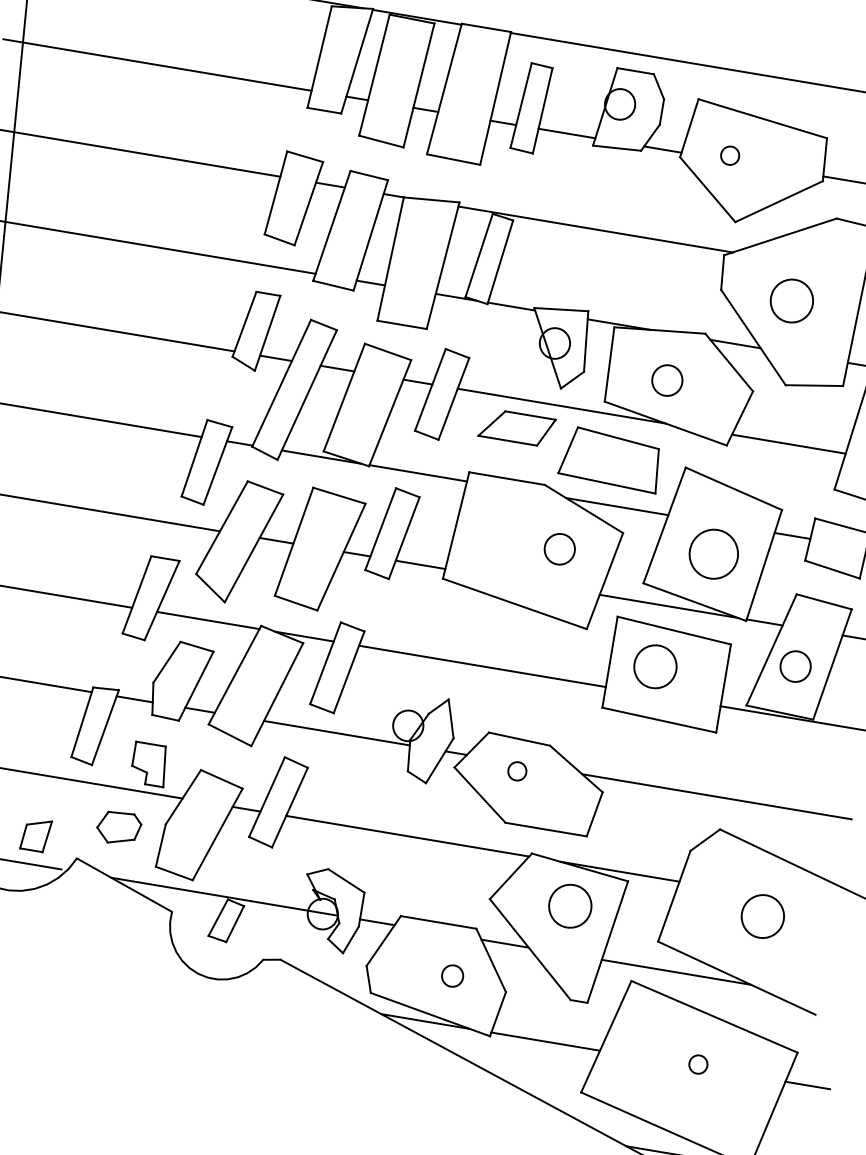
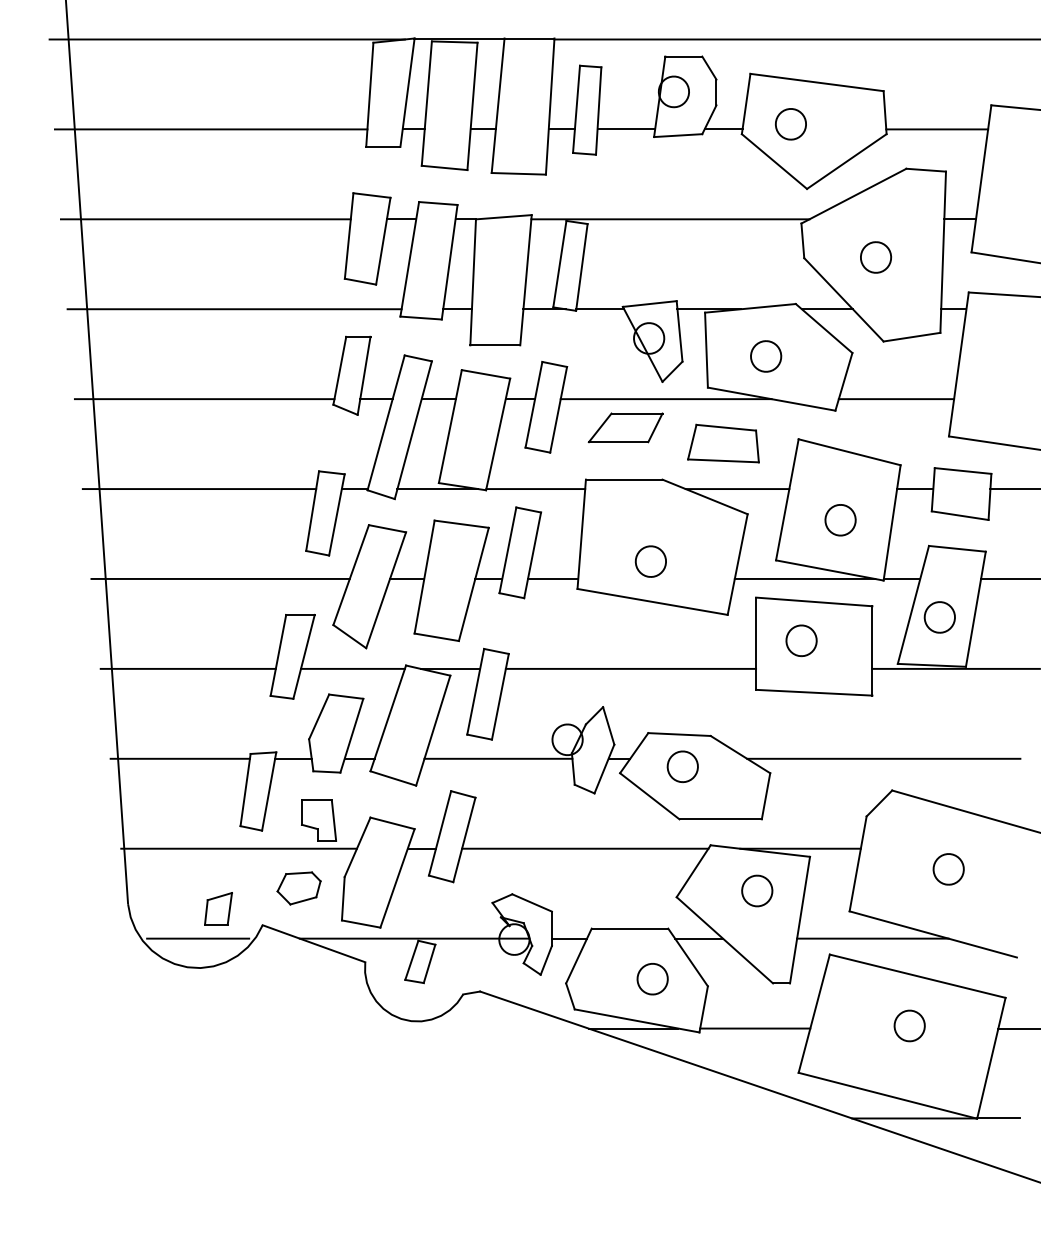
part: (729, 155) -> (790, 124), size x1.67
part: (792, 301) -> (876, 257), size x0.71
part: (610, 459) -> (723, 443), size x0.71
part: (559, 549) -> (650, 561), moved
part: (713, 554) -> (840, 520), size x0.62
part: (655, 666) -> (801, 640), size x0.71
part: (517, 771) -> (682, 766), size x1.67
part: (570, 905) -> (757, 890), size x0.71
part: (762, 916) -> (948, 869), size x0.71
part: (452, 976) -> (652, 979), size x1.43
part: (698, 1064) -> (909, 1025), size x1.67

